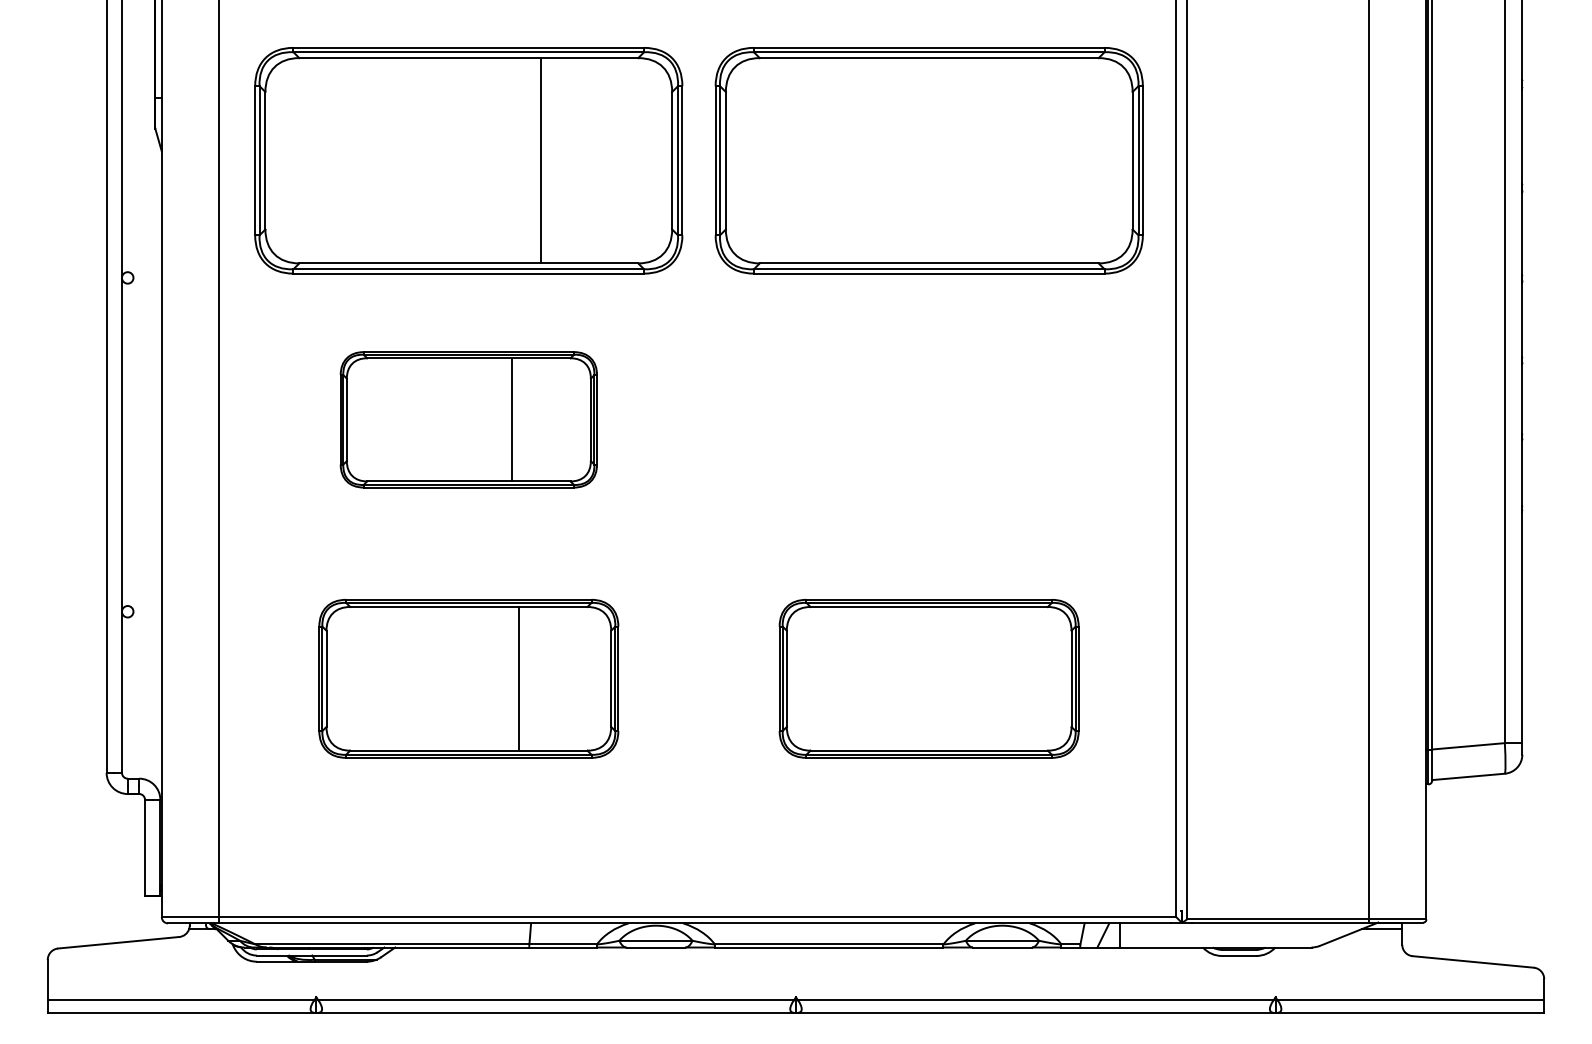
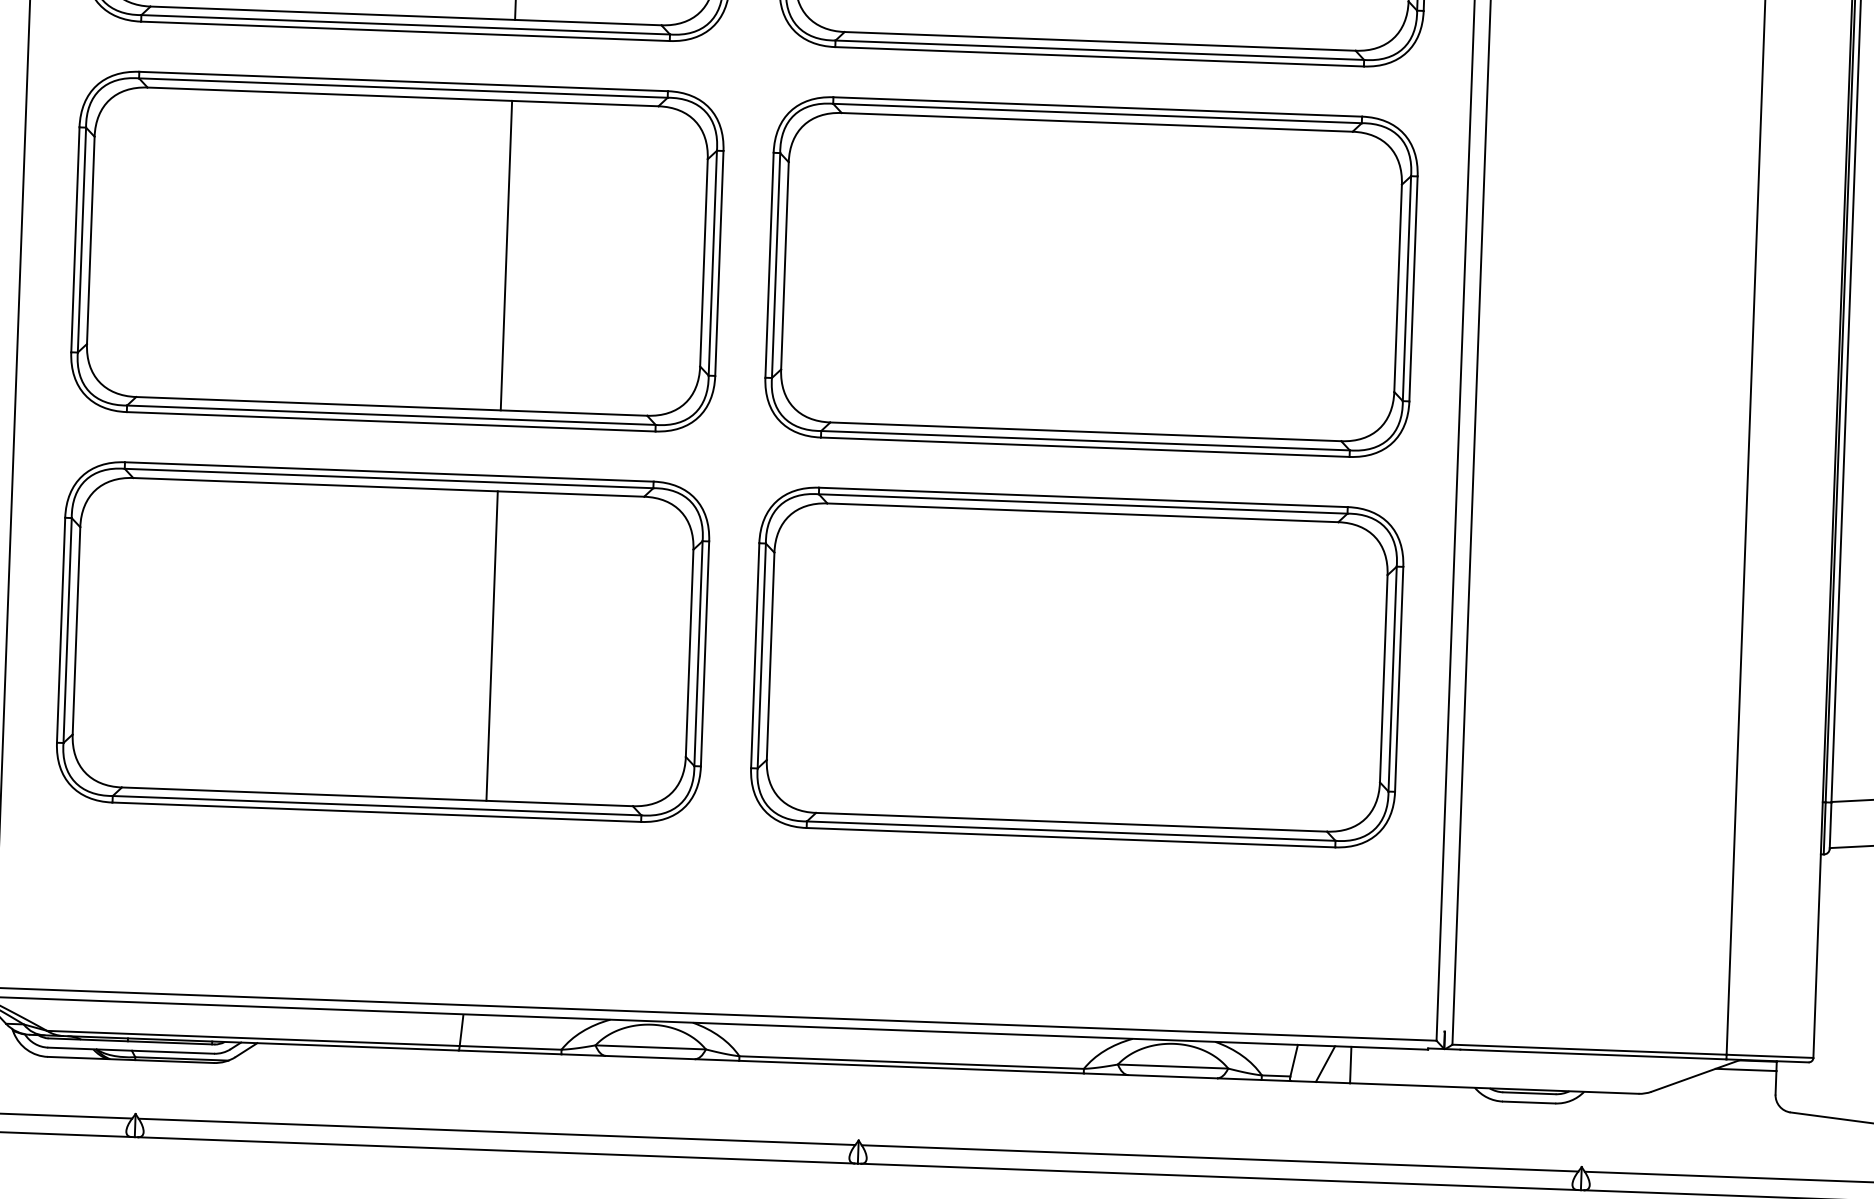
part: (468, 419) -> (396, 251), size x1.67
part: (928, 419) -> (1090, 276), added
part: (468, 678) -> (382, 641), size x1.43
part: (928, 678) -> (1076, 667), size x1.43

